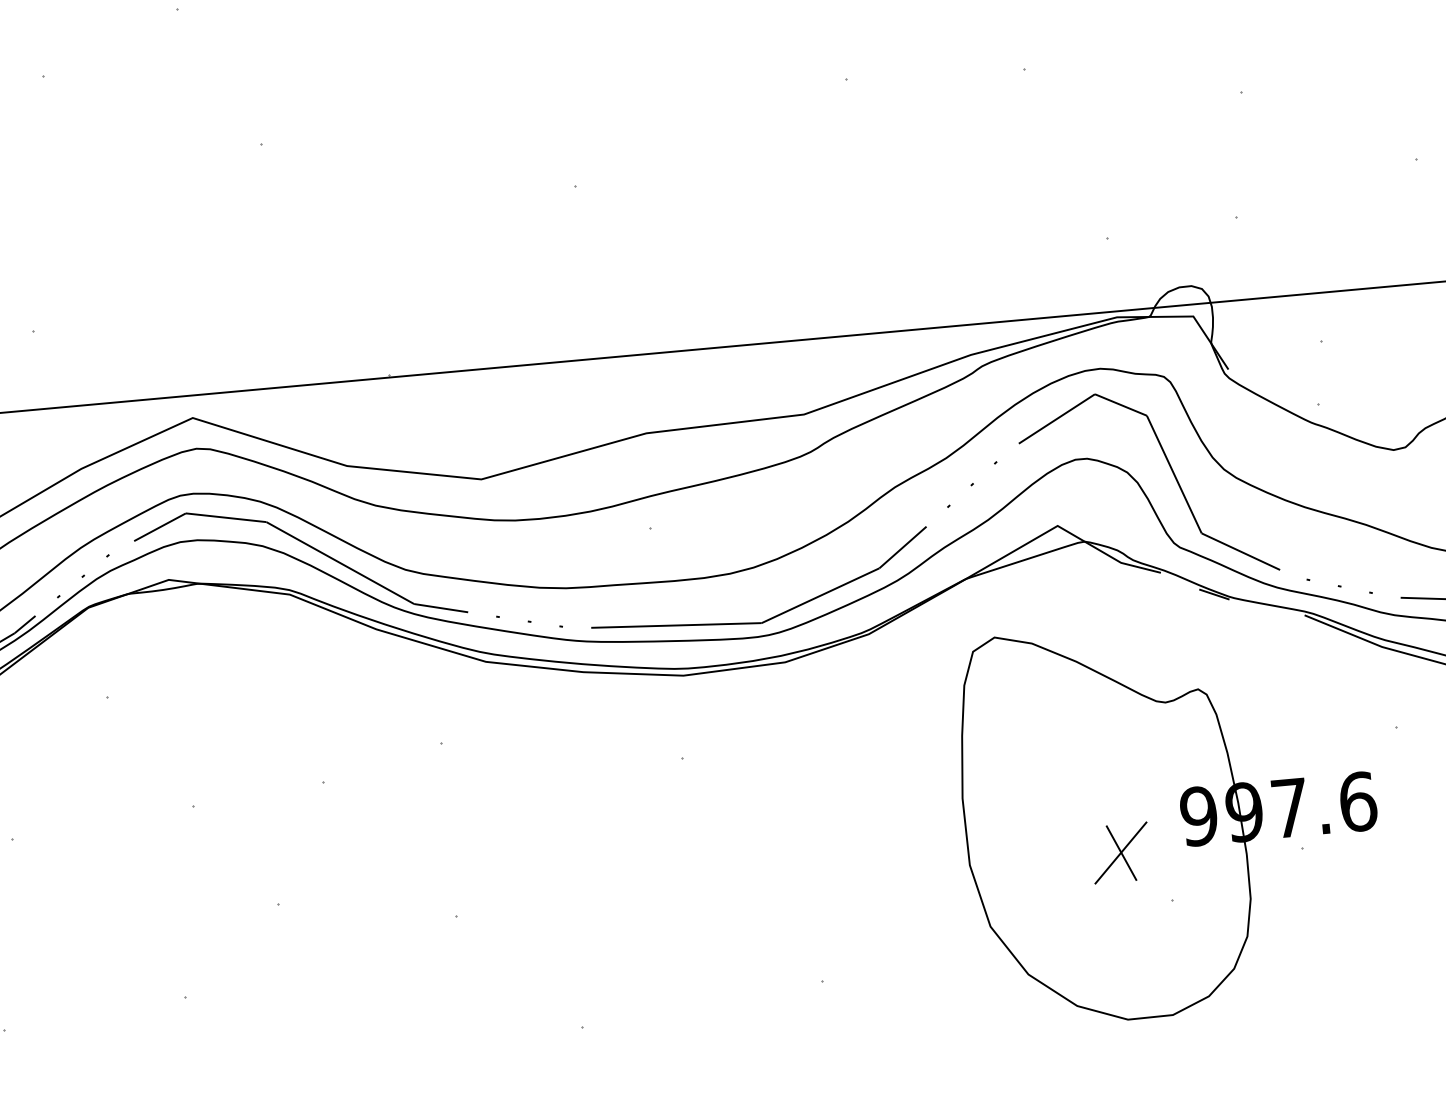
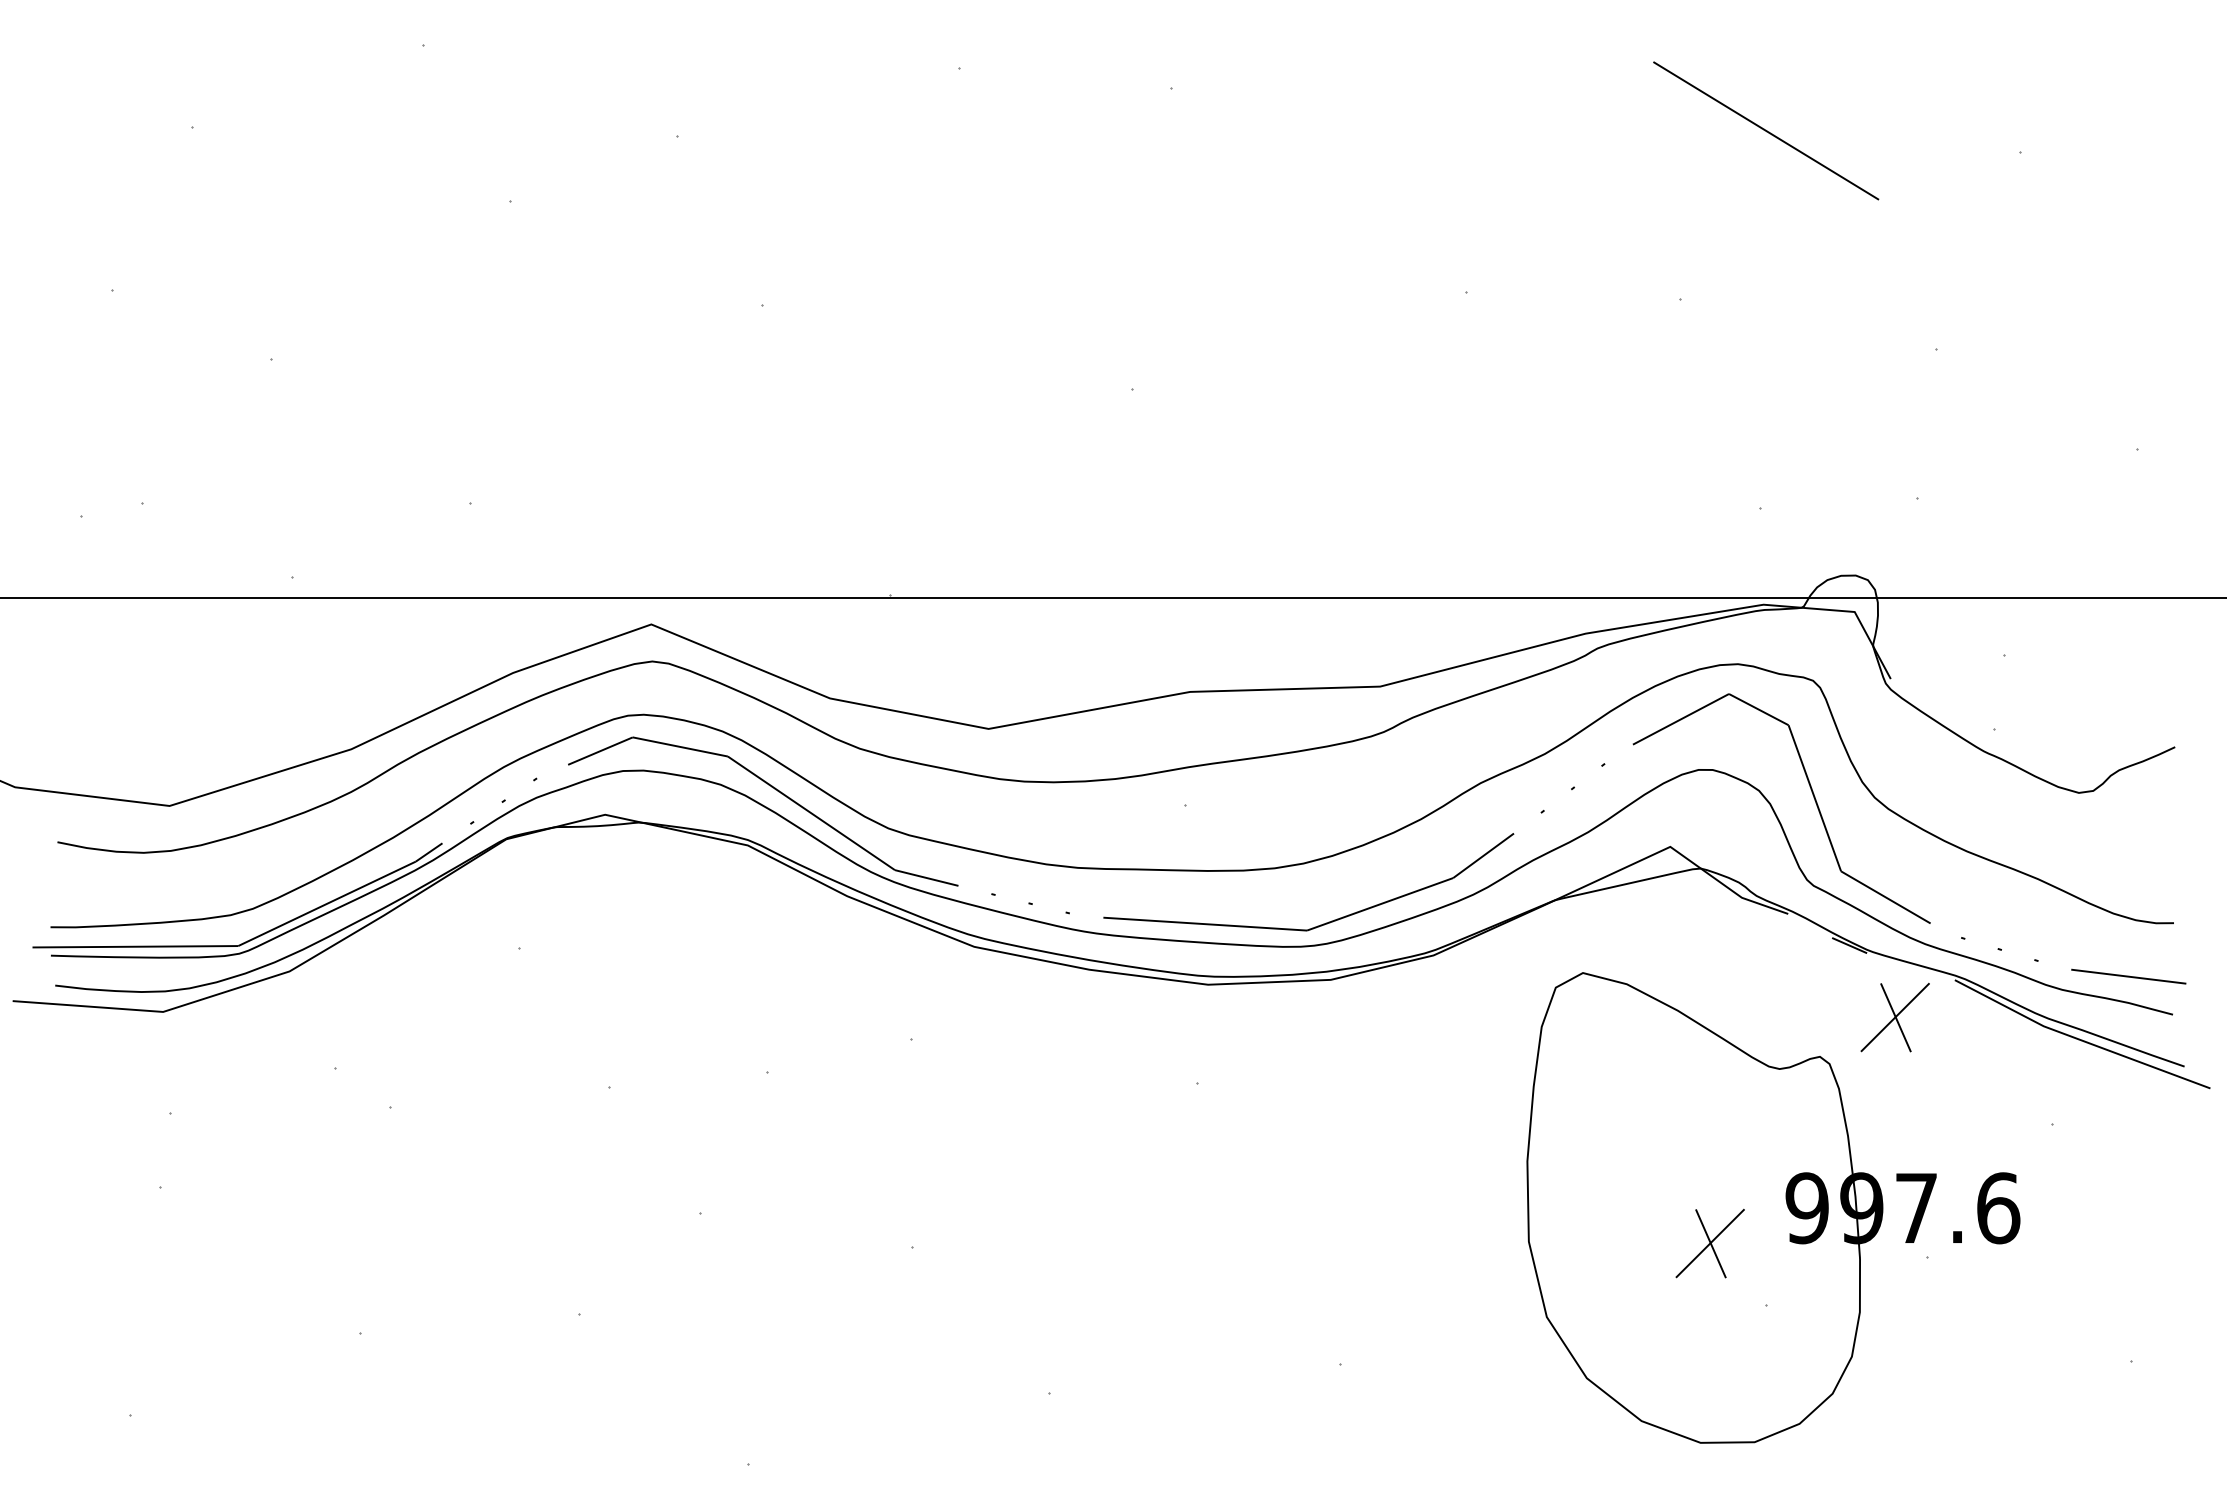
part: (1257, 650) -> (1894, 1017), added

